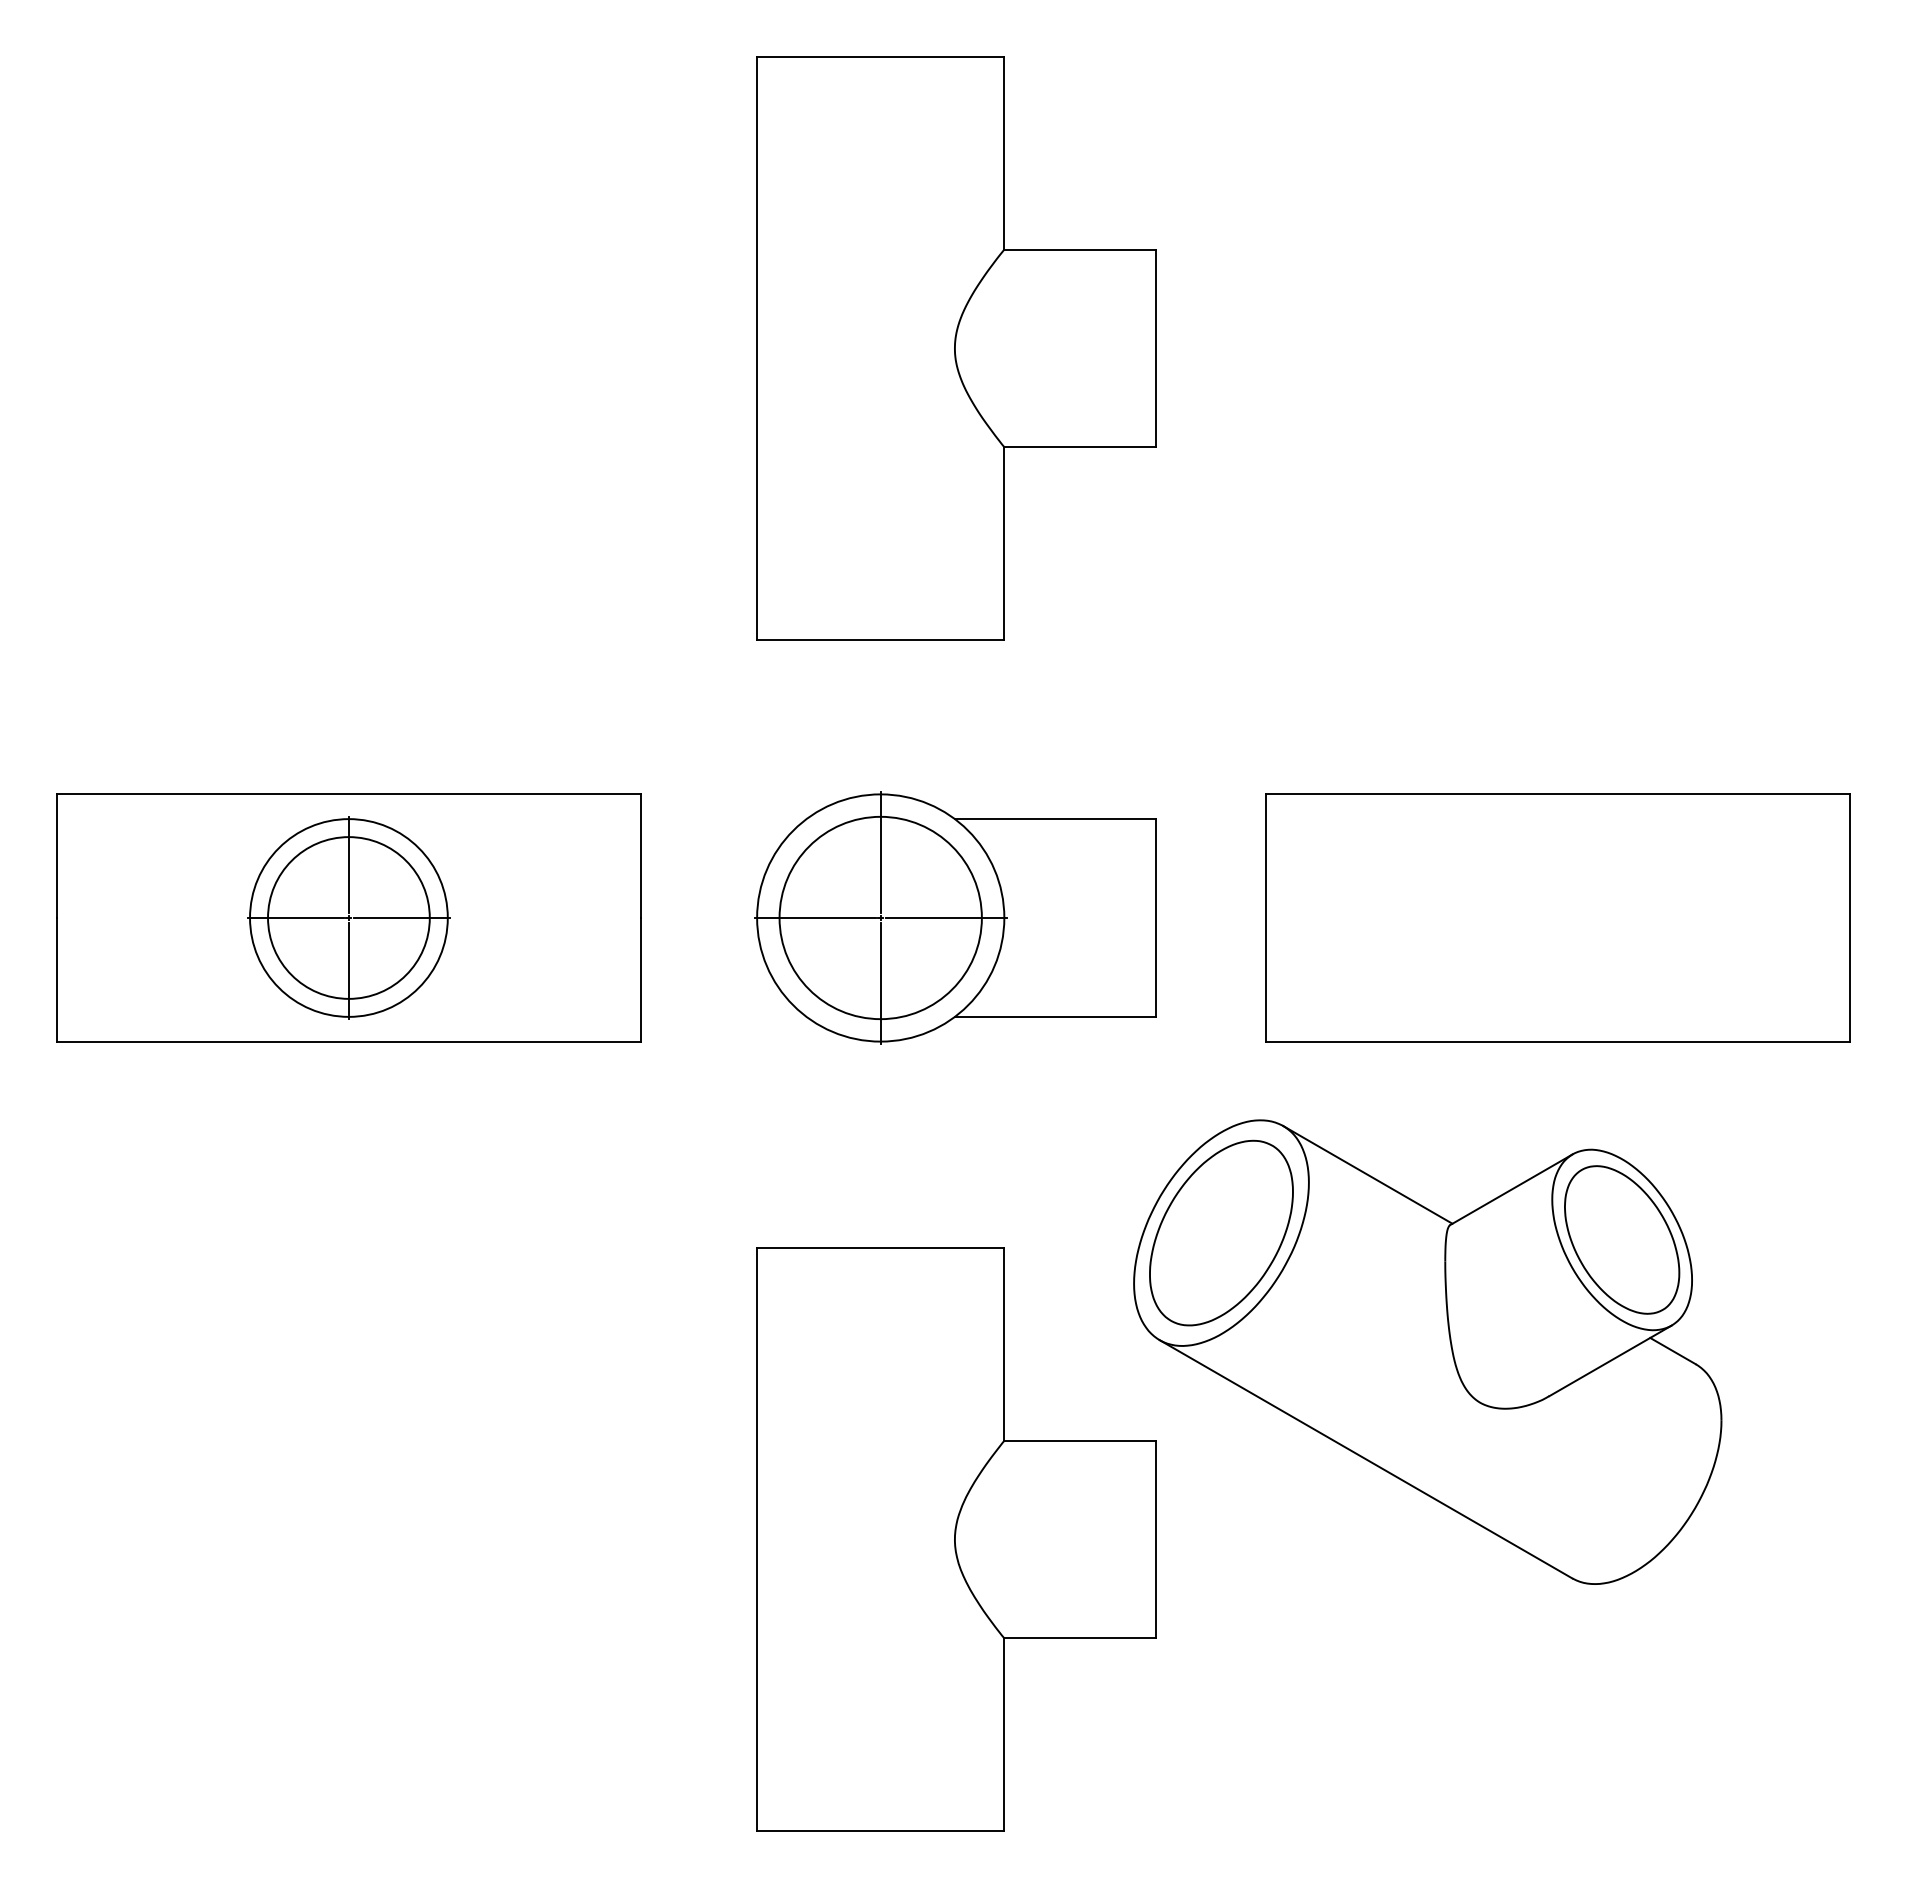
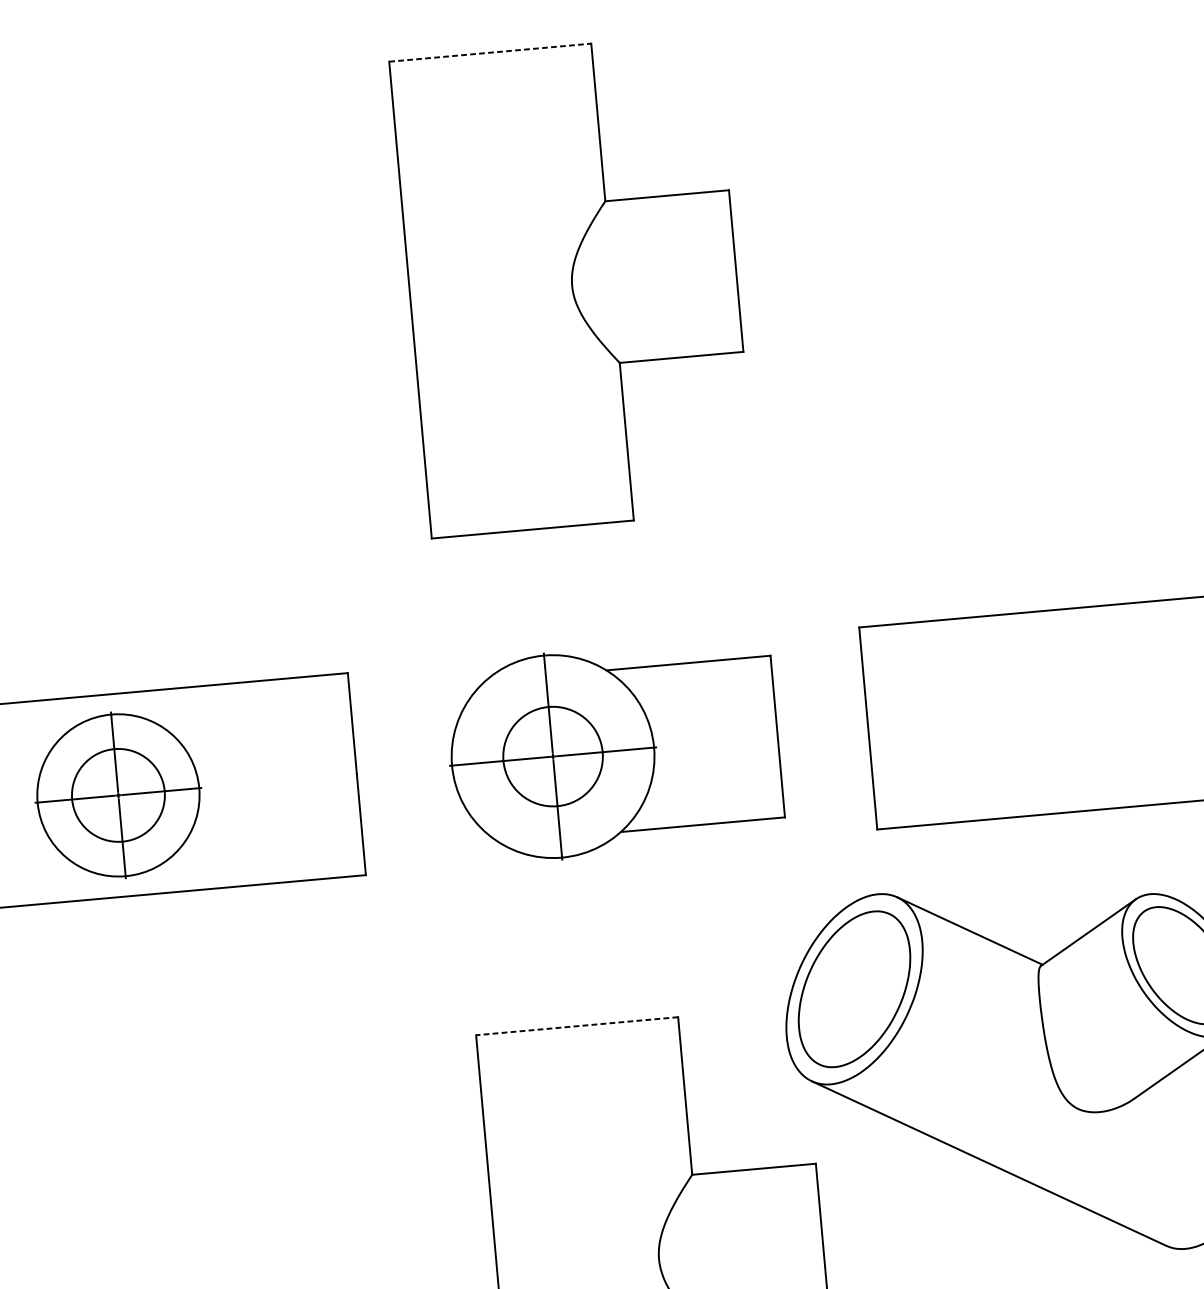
line: (880, 56) -> (490, 52), solid -> dashed
circle: (348, 917) -> (118, 795), size x0.7
circle: (880, 917) -> (552, 756), size x0.6
line: (880, 1247) -> (576, 1025), solid -> dashed

